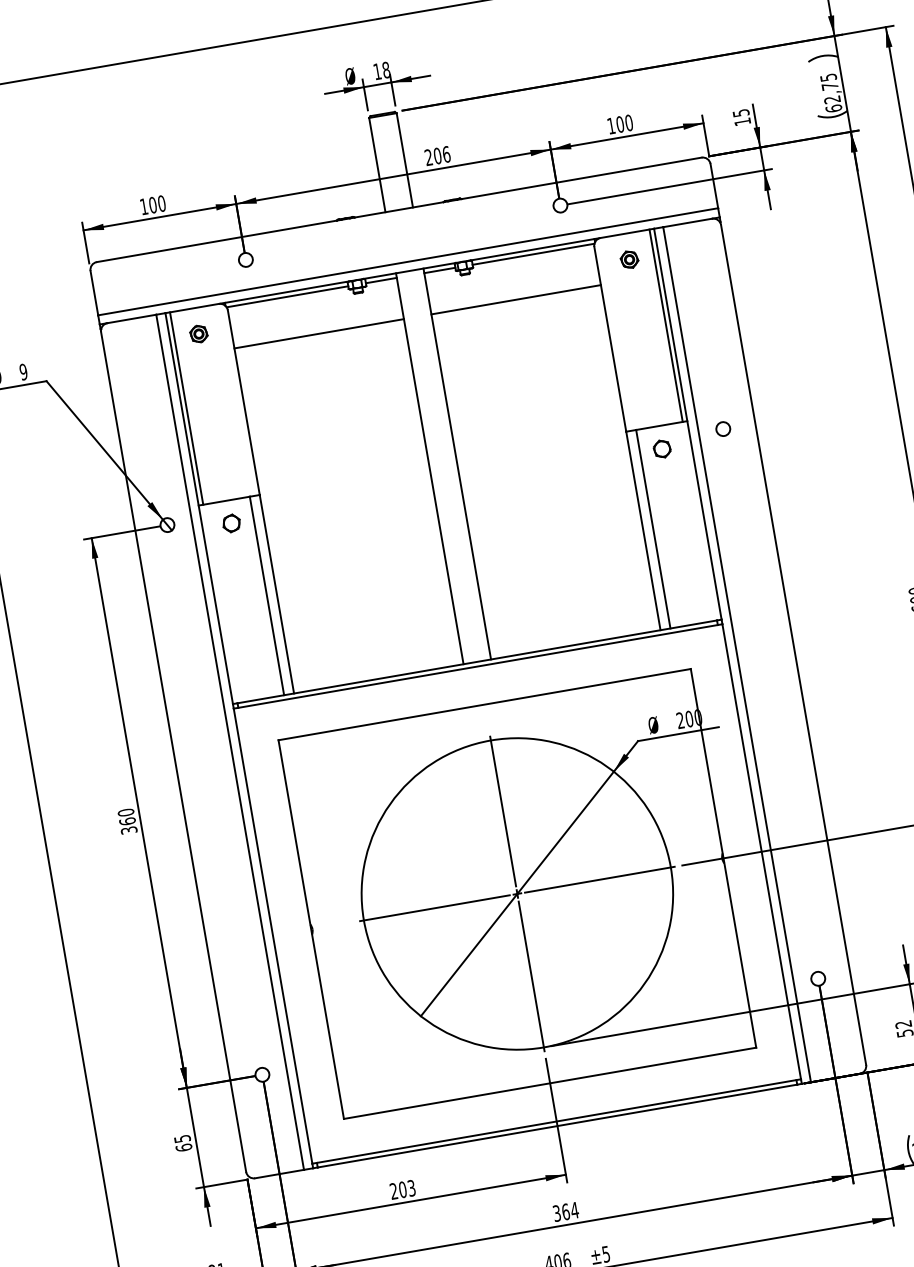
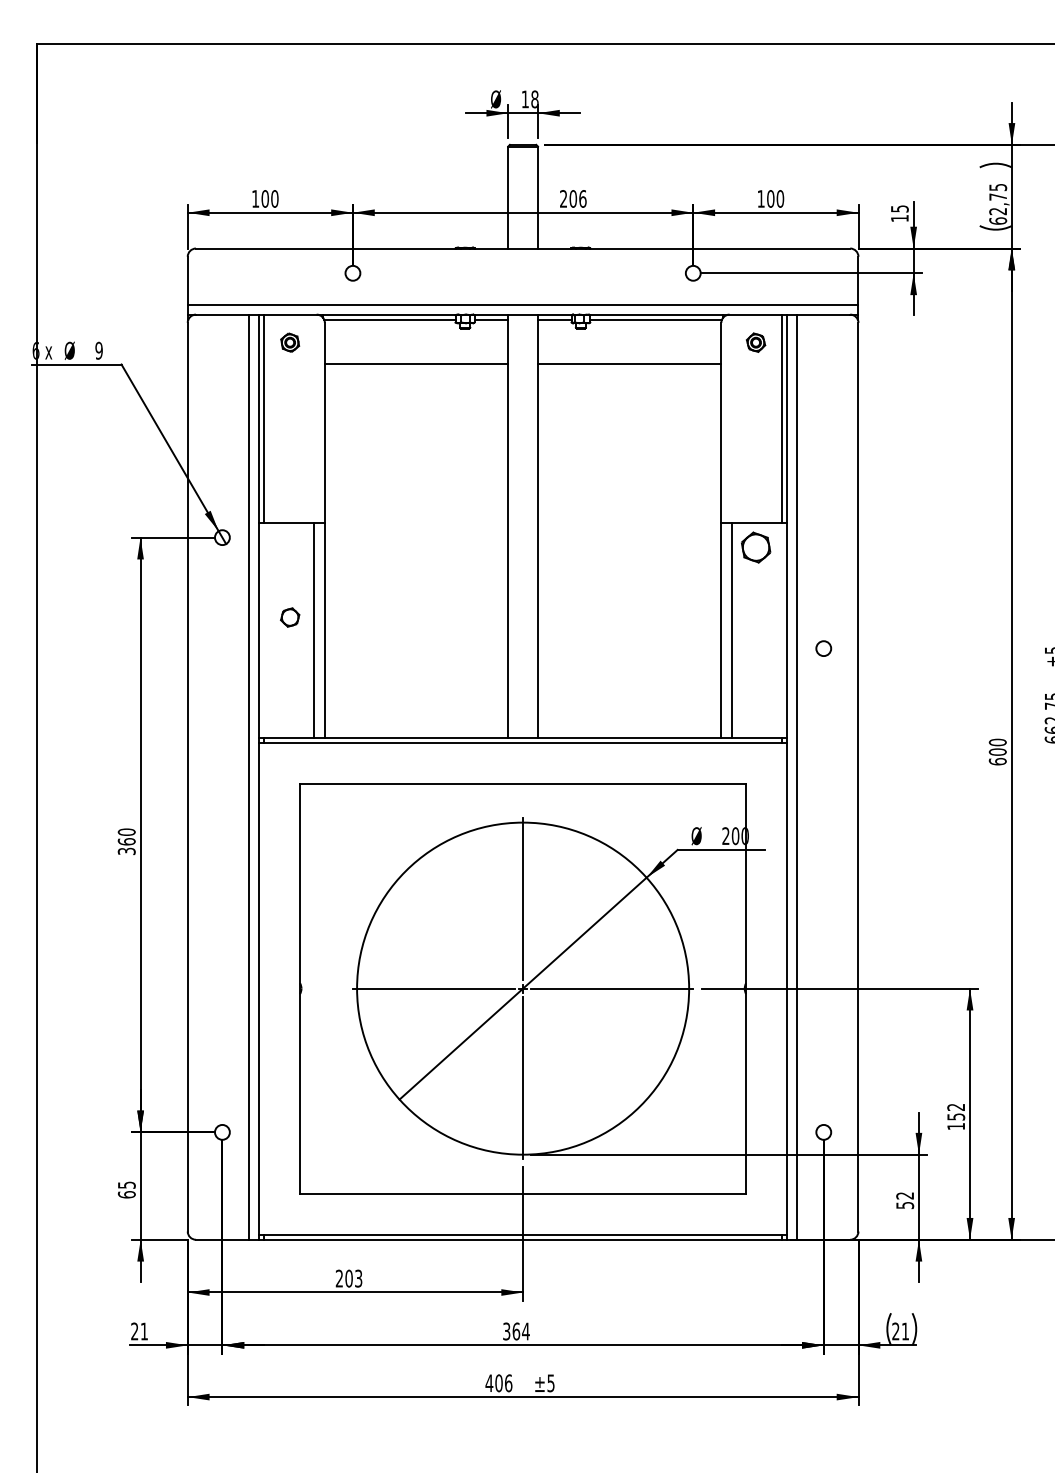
circle: (723, 429) -> (823, 648), moved
part: (661, 449) -> (755, 547), size x1.6
part: (231, 523) -> (290, 617), moved

